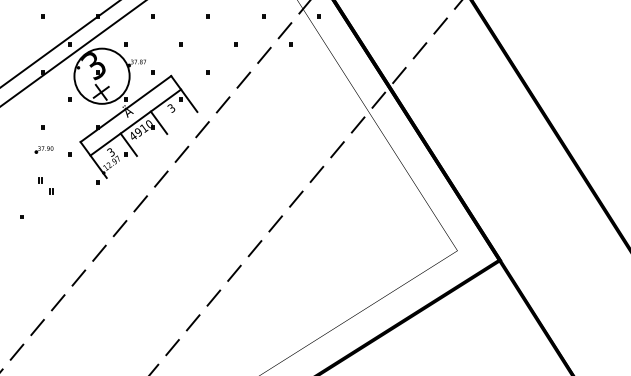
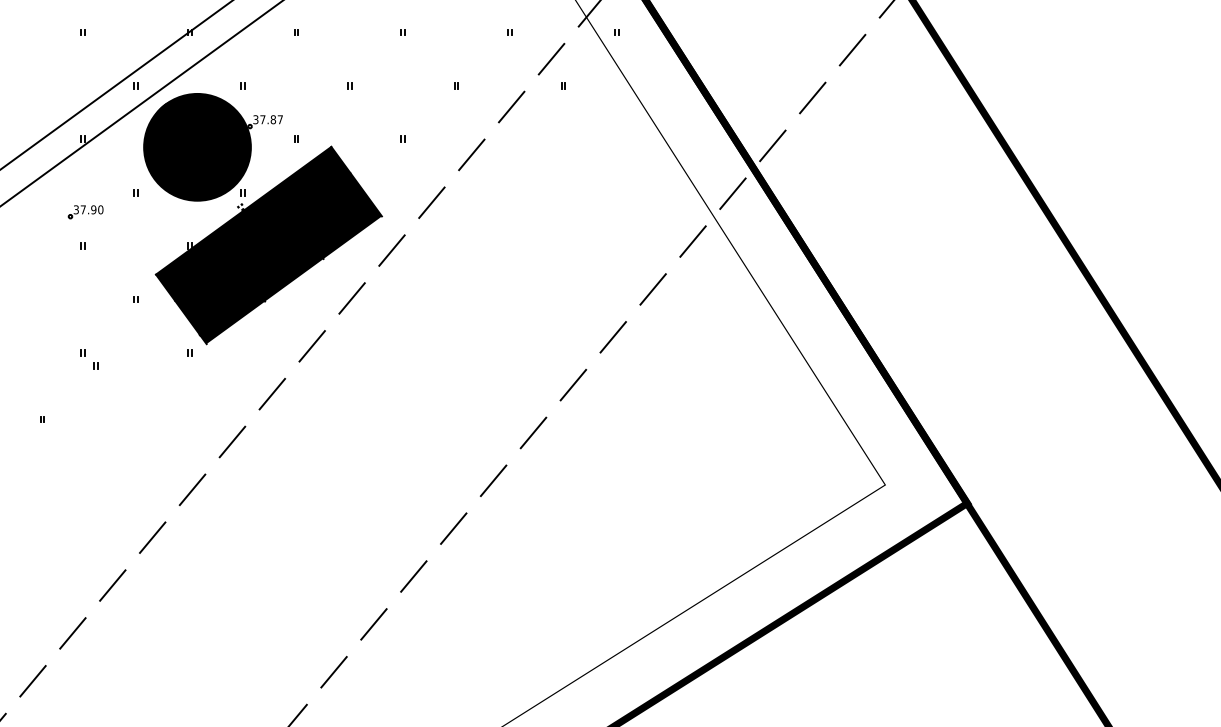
fill: (101, 75) -> (196, 145), added
fill: (138, 126) -> (268, 244), added
part: (43, 149) -> (84, 211), moved
part: (46, 185) -> (90, 358), size x0.62

